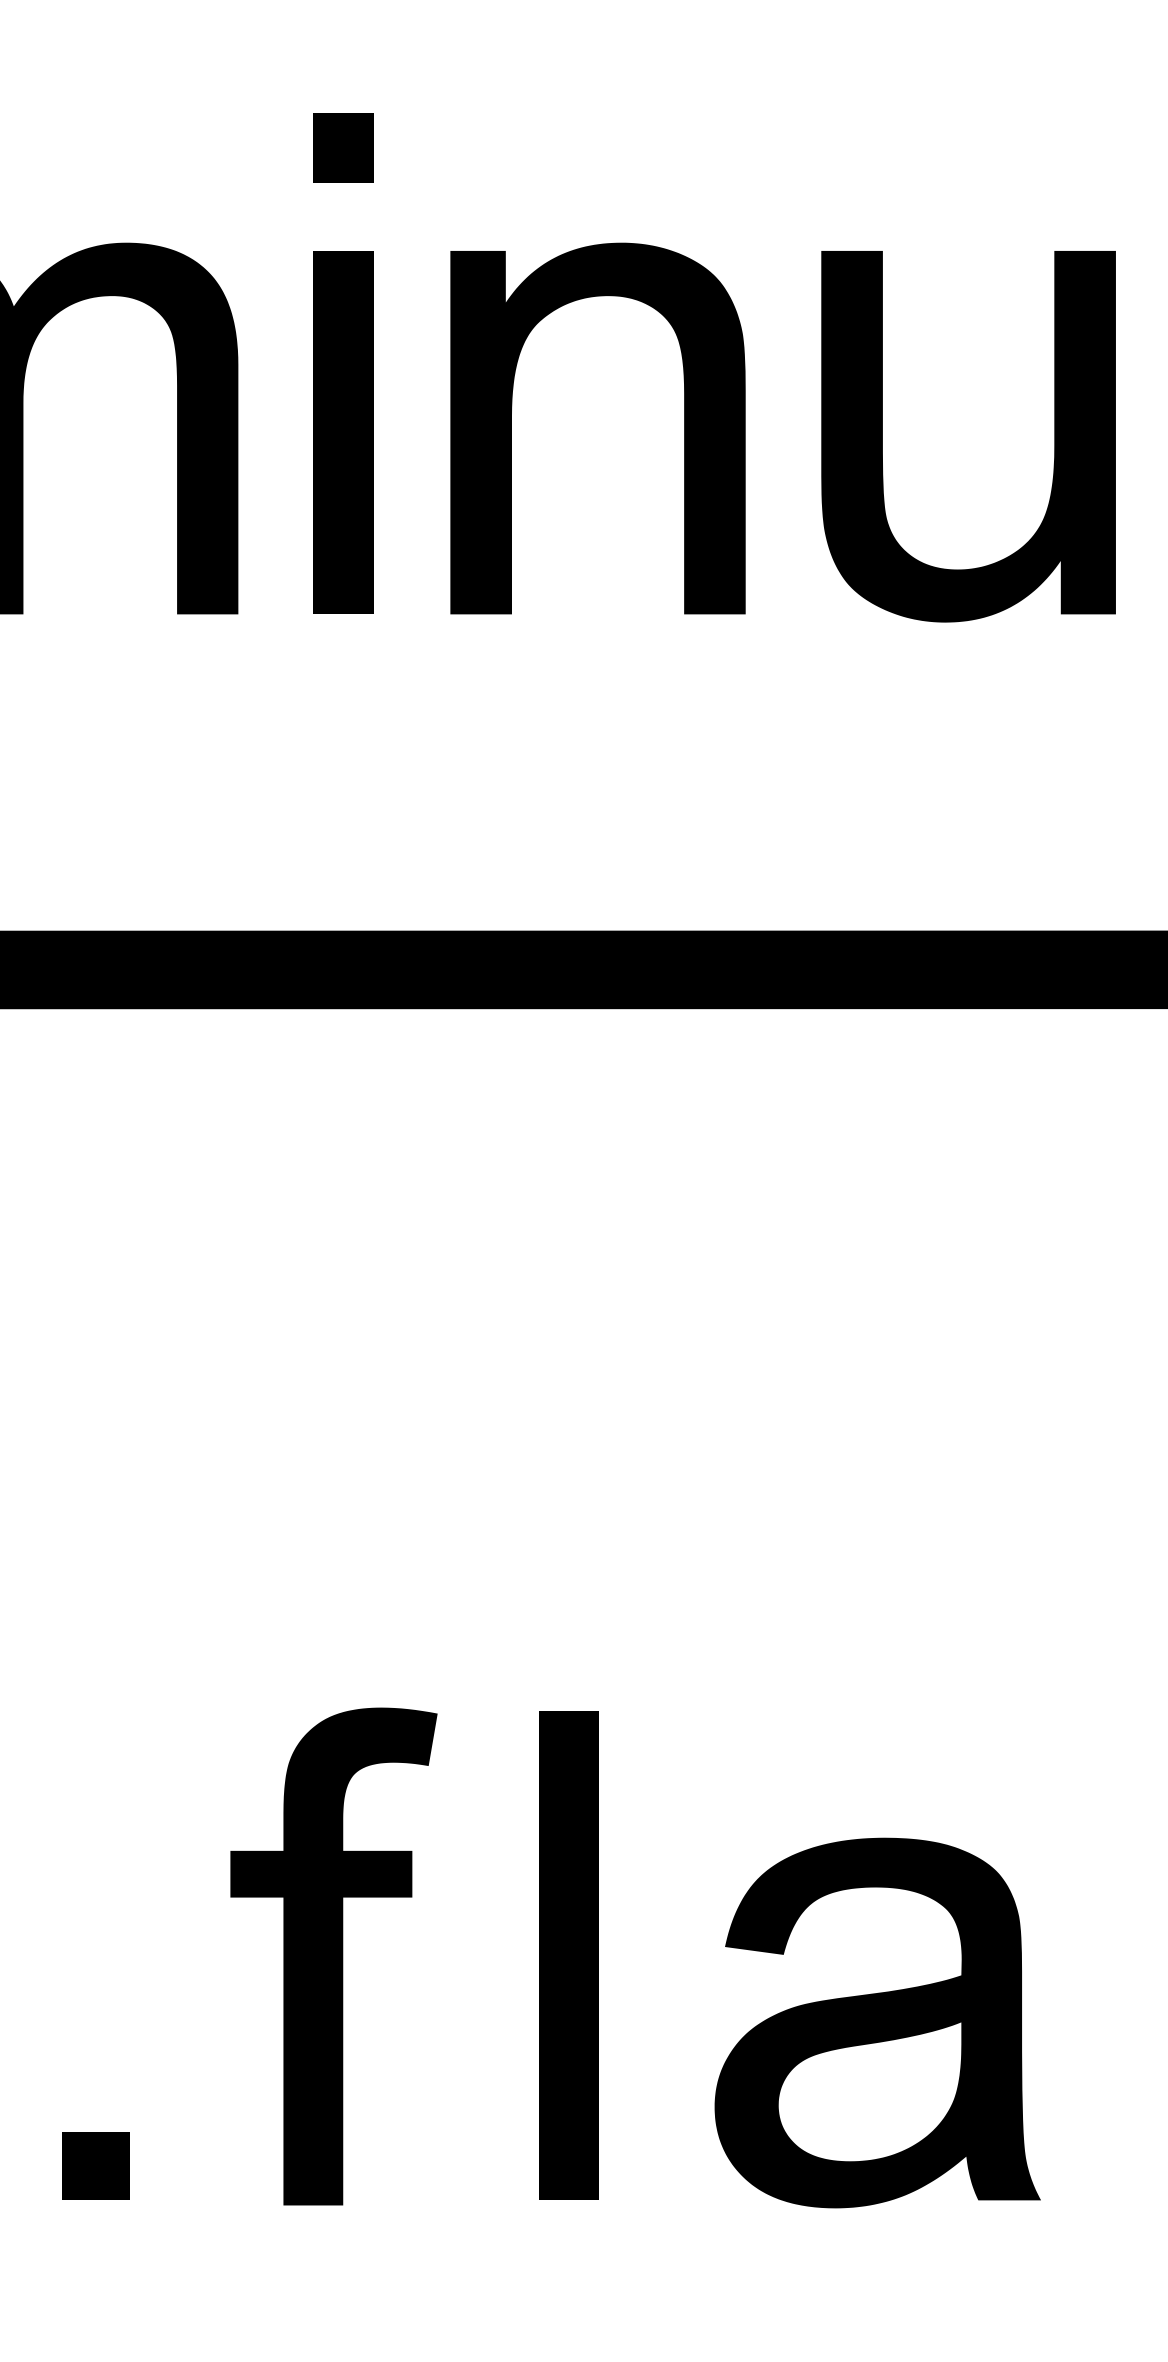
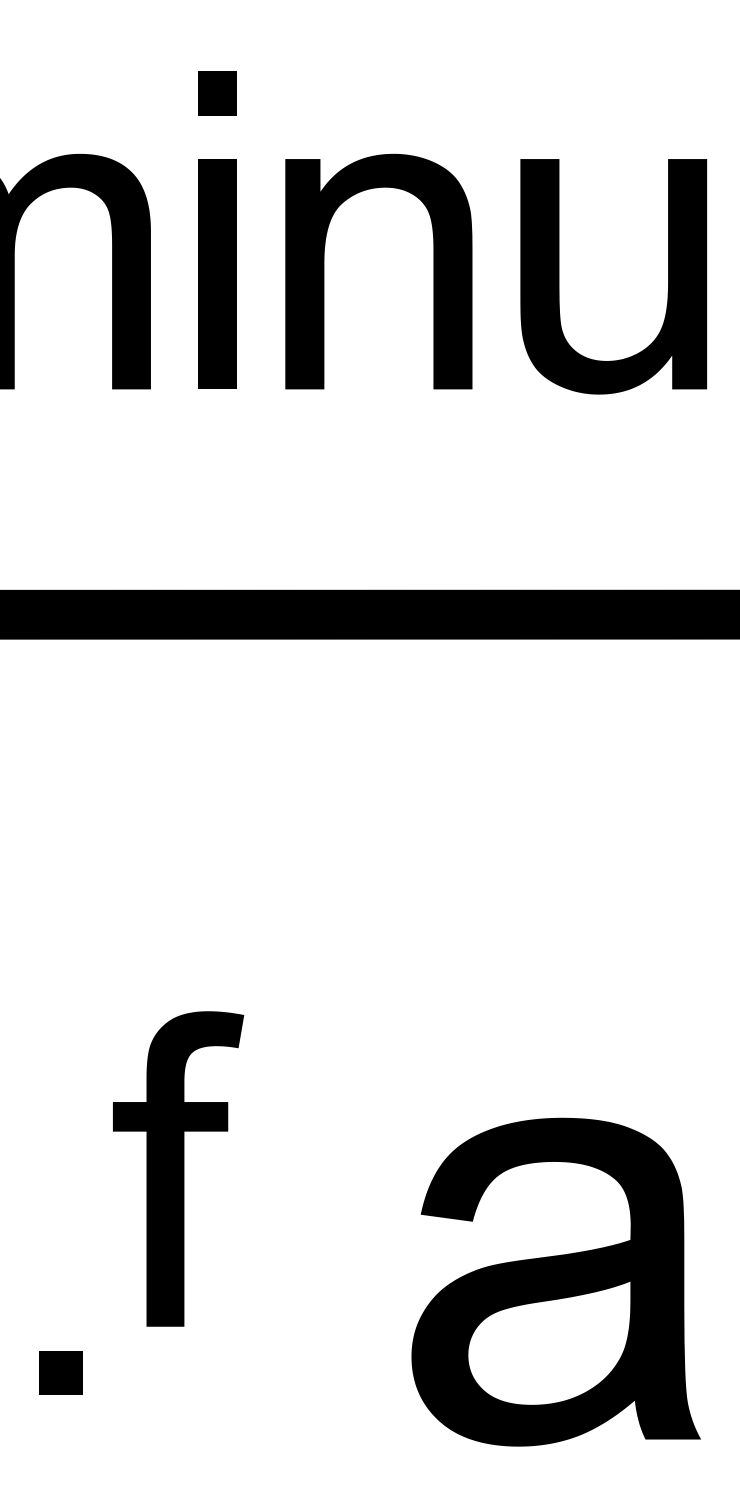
part: (333, 1955) -> (178, 1168), moved
part: (567, 1955) -> (359, 1239), removed
part: (876, 2022) -> (555, 1281), size x1.4

